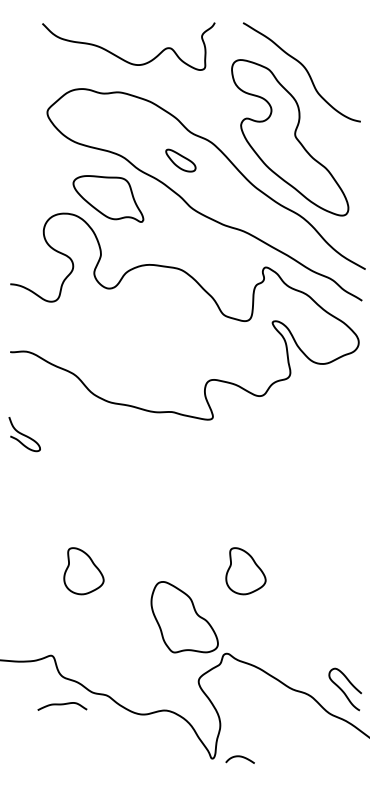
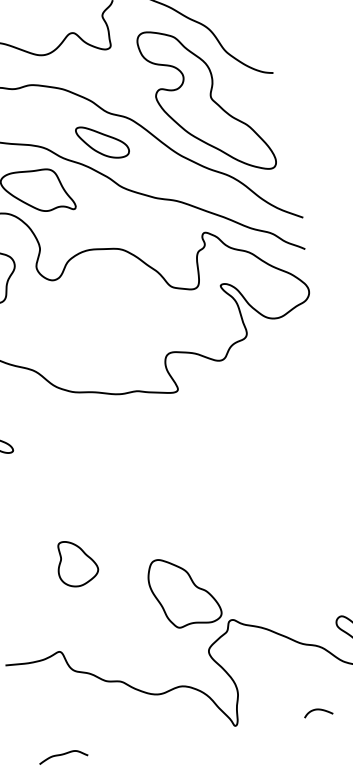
part: (180, 160) -> (102, 141), size x1.67
part: (245, 571) -> (236, 535), removed
curve: (62, 705) -> (63, 755), moved
curve: (239, 757) -> (317, 710), moved

